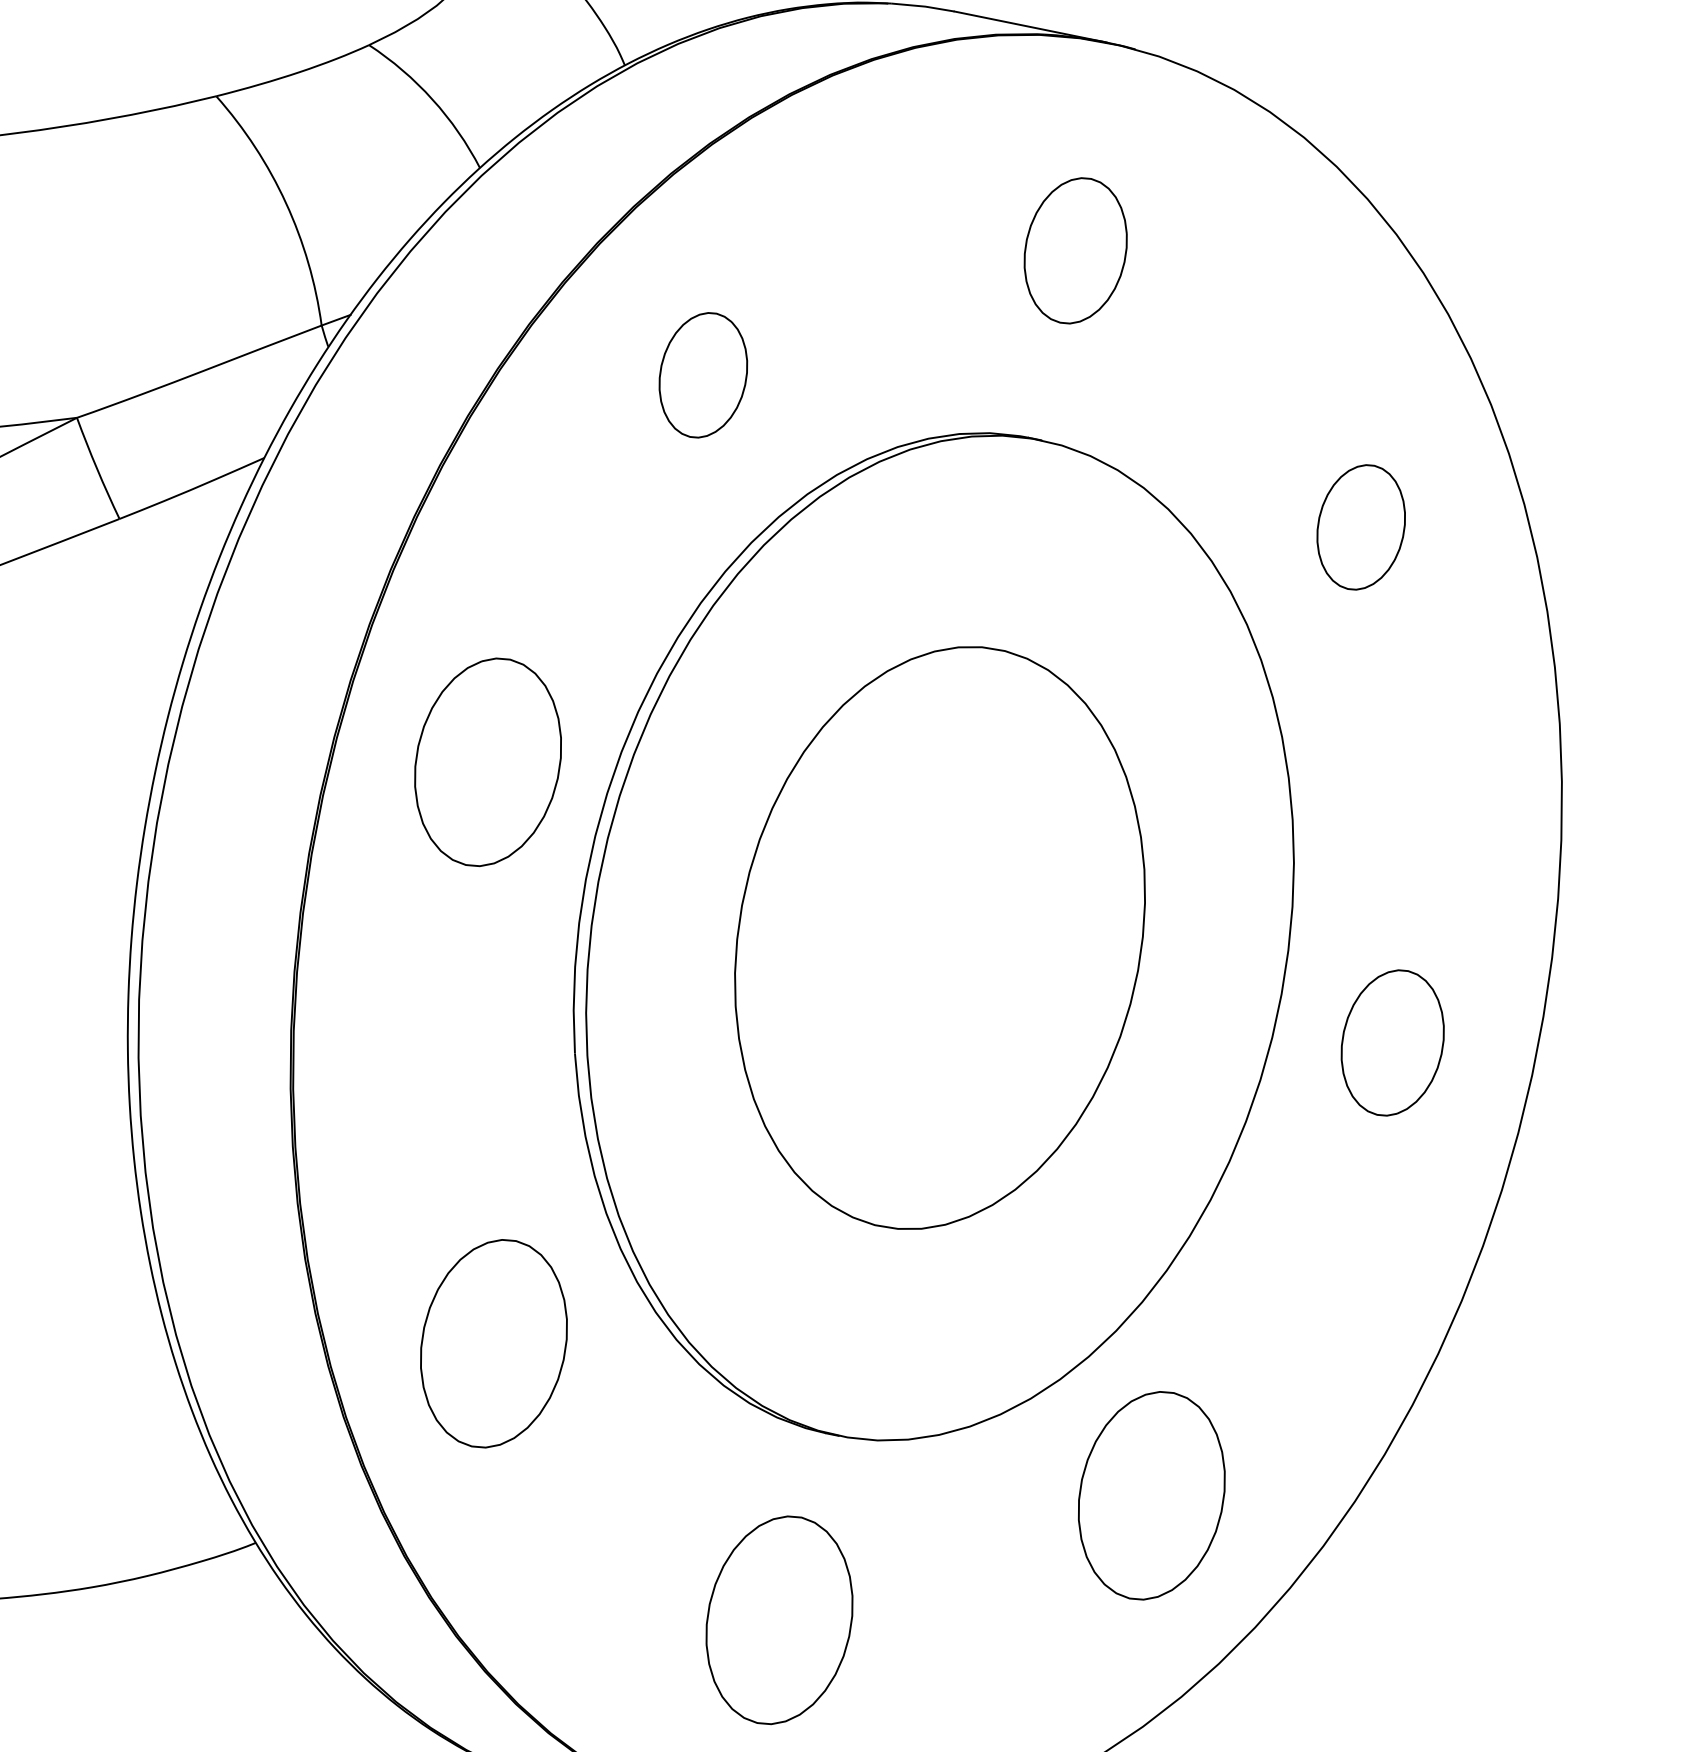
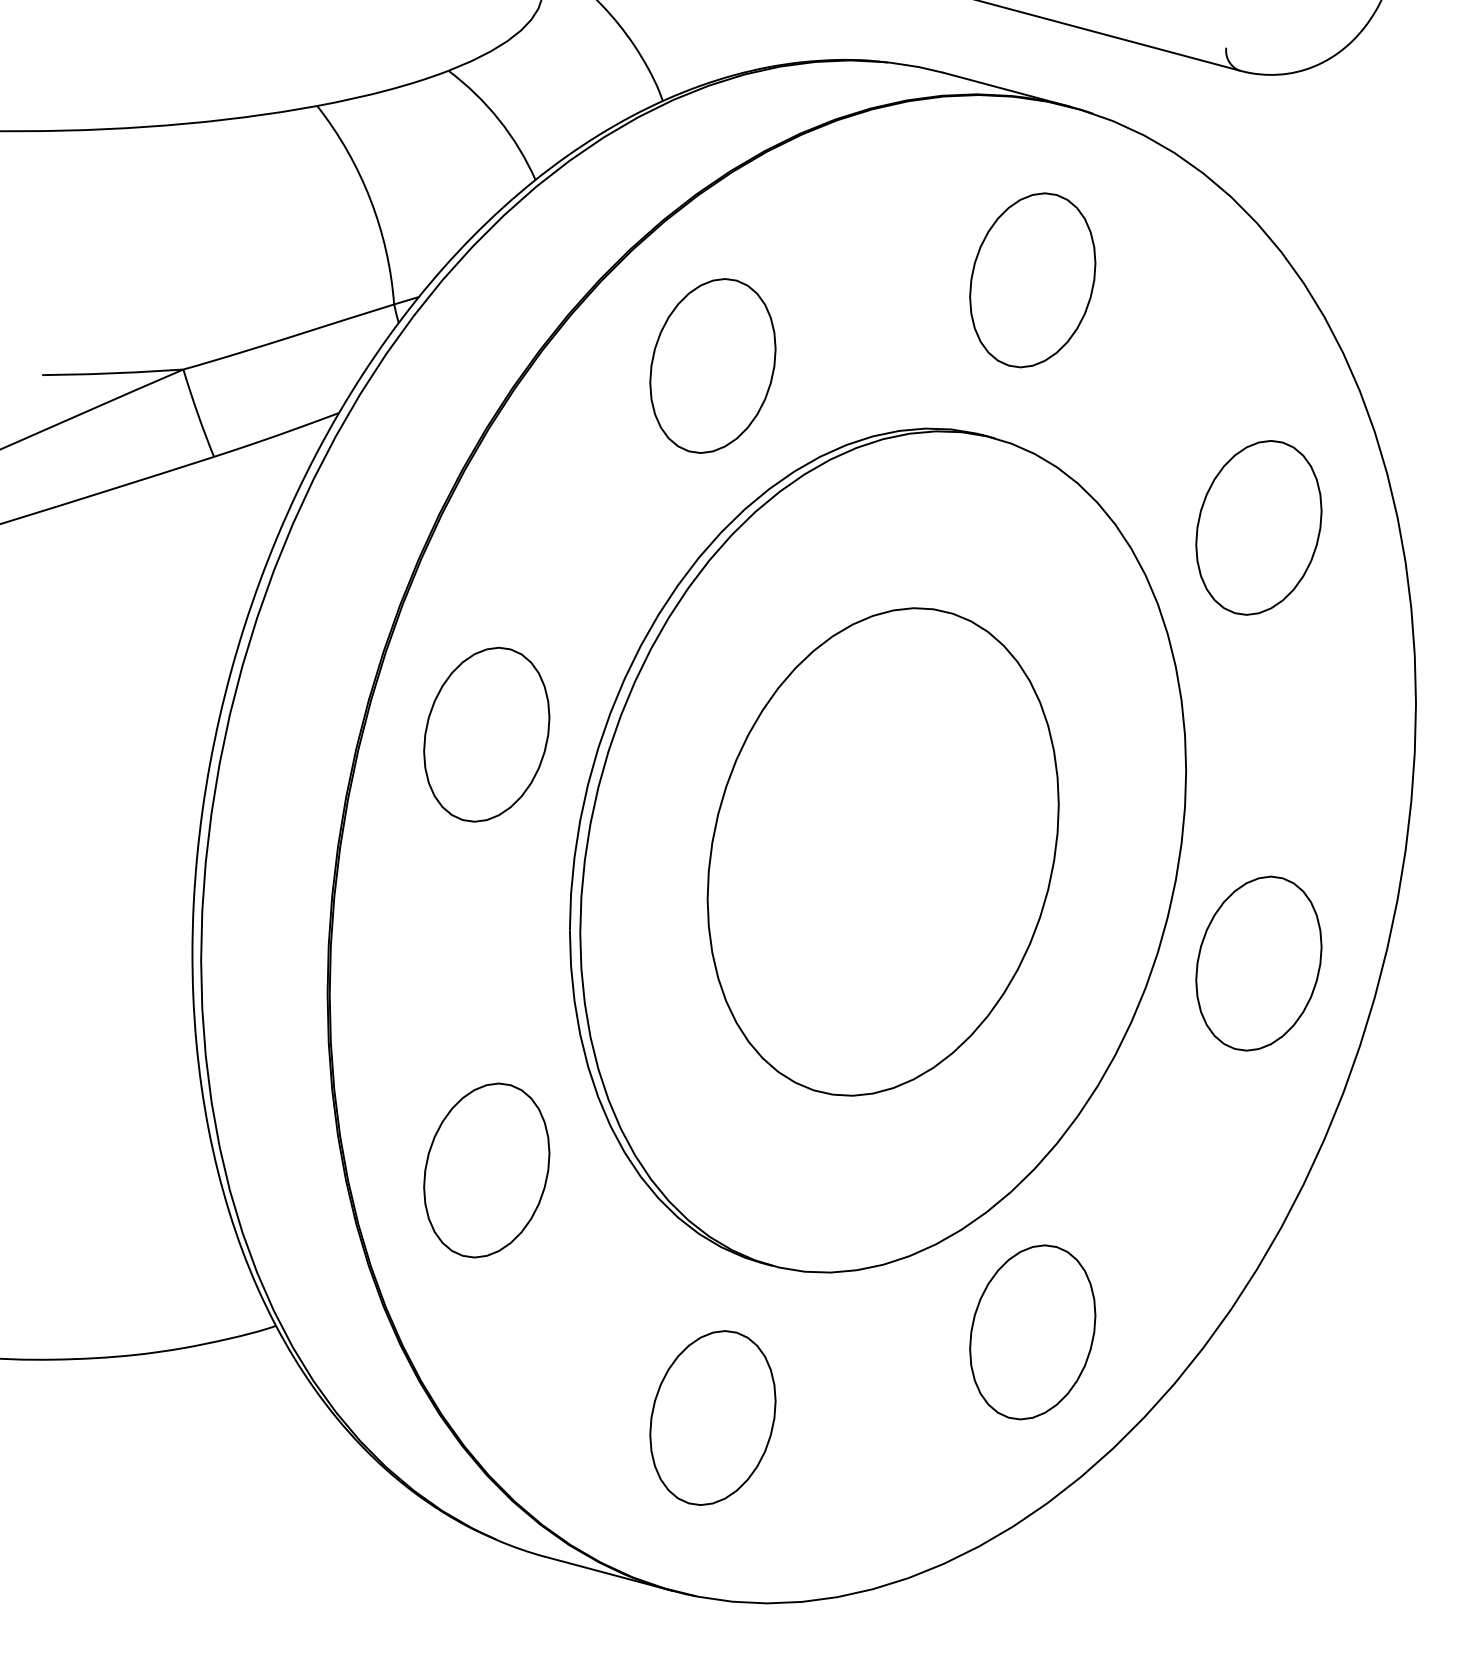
part: (1075, 250) -> (1032, 280), size x1.43
part: (702, 374) -> (712, 365), size x1.67
part: (1360, 526) -> (1258, 527), size x1.67
part: (487, 762) -> (486, 734), moved
part: (1392, 1042) -> (1258, 963), size x1.43

